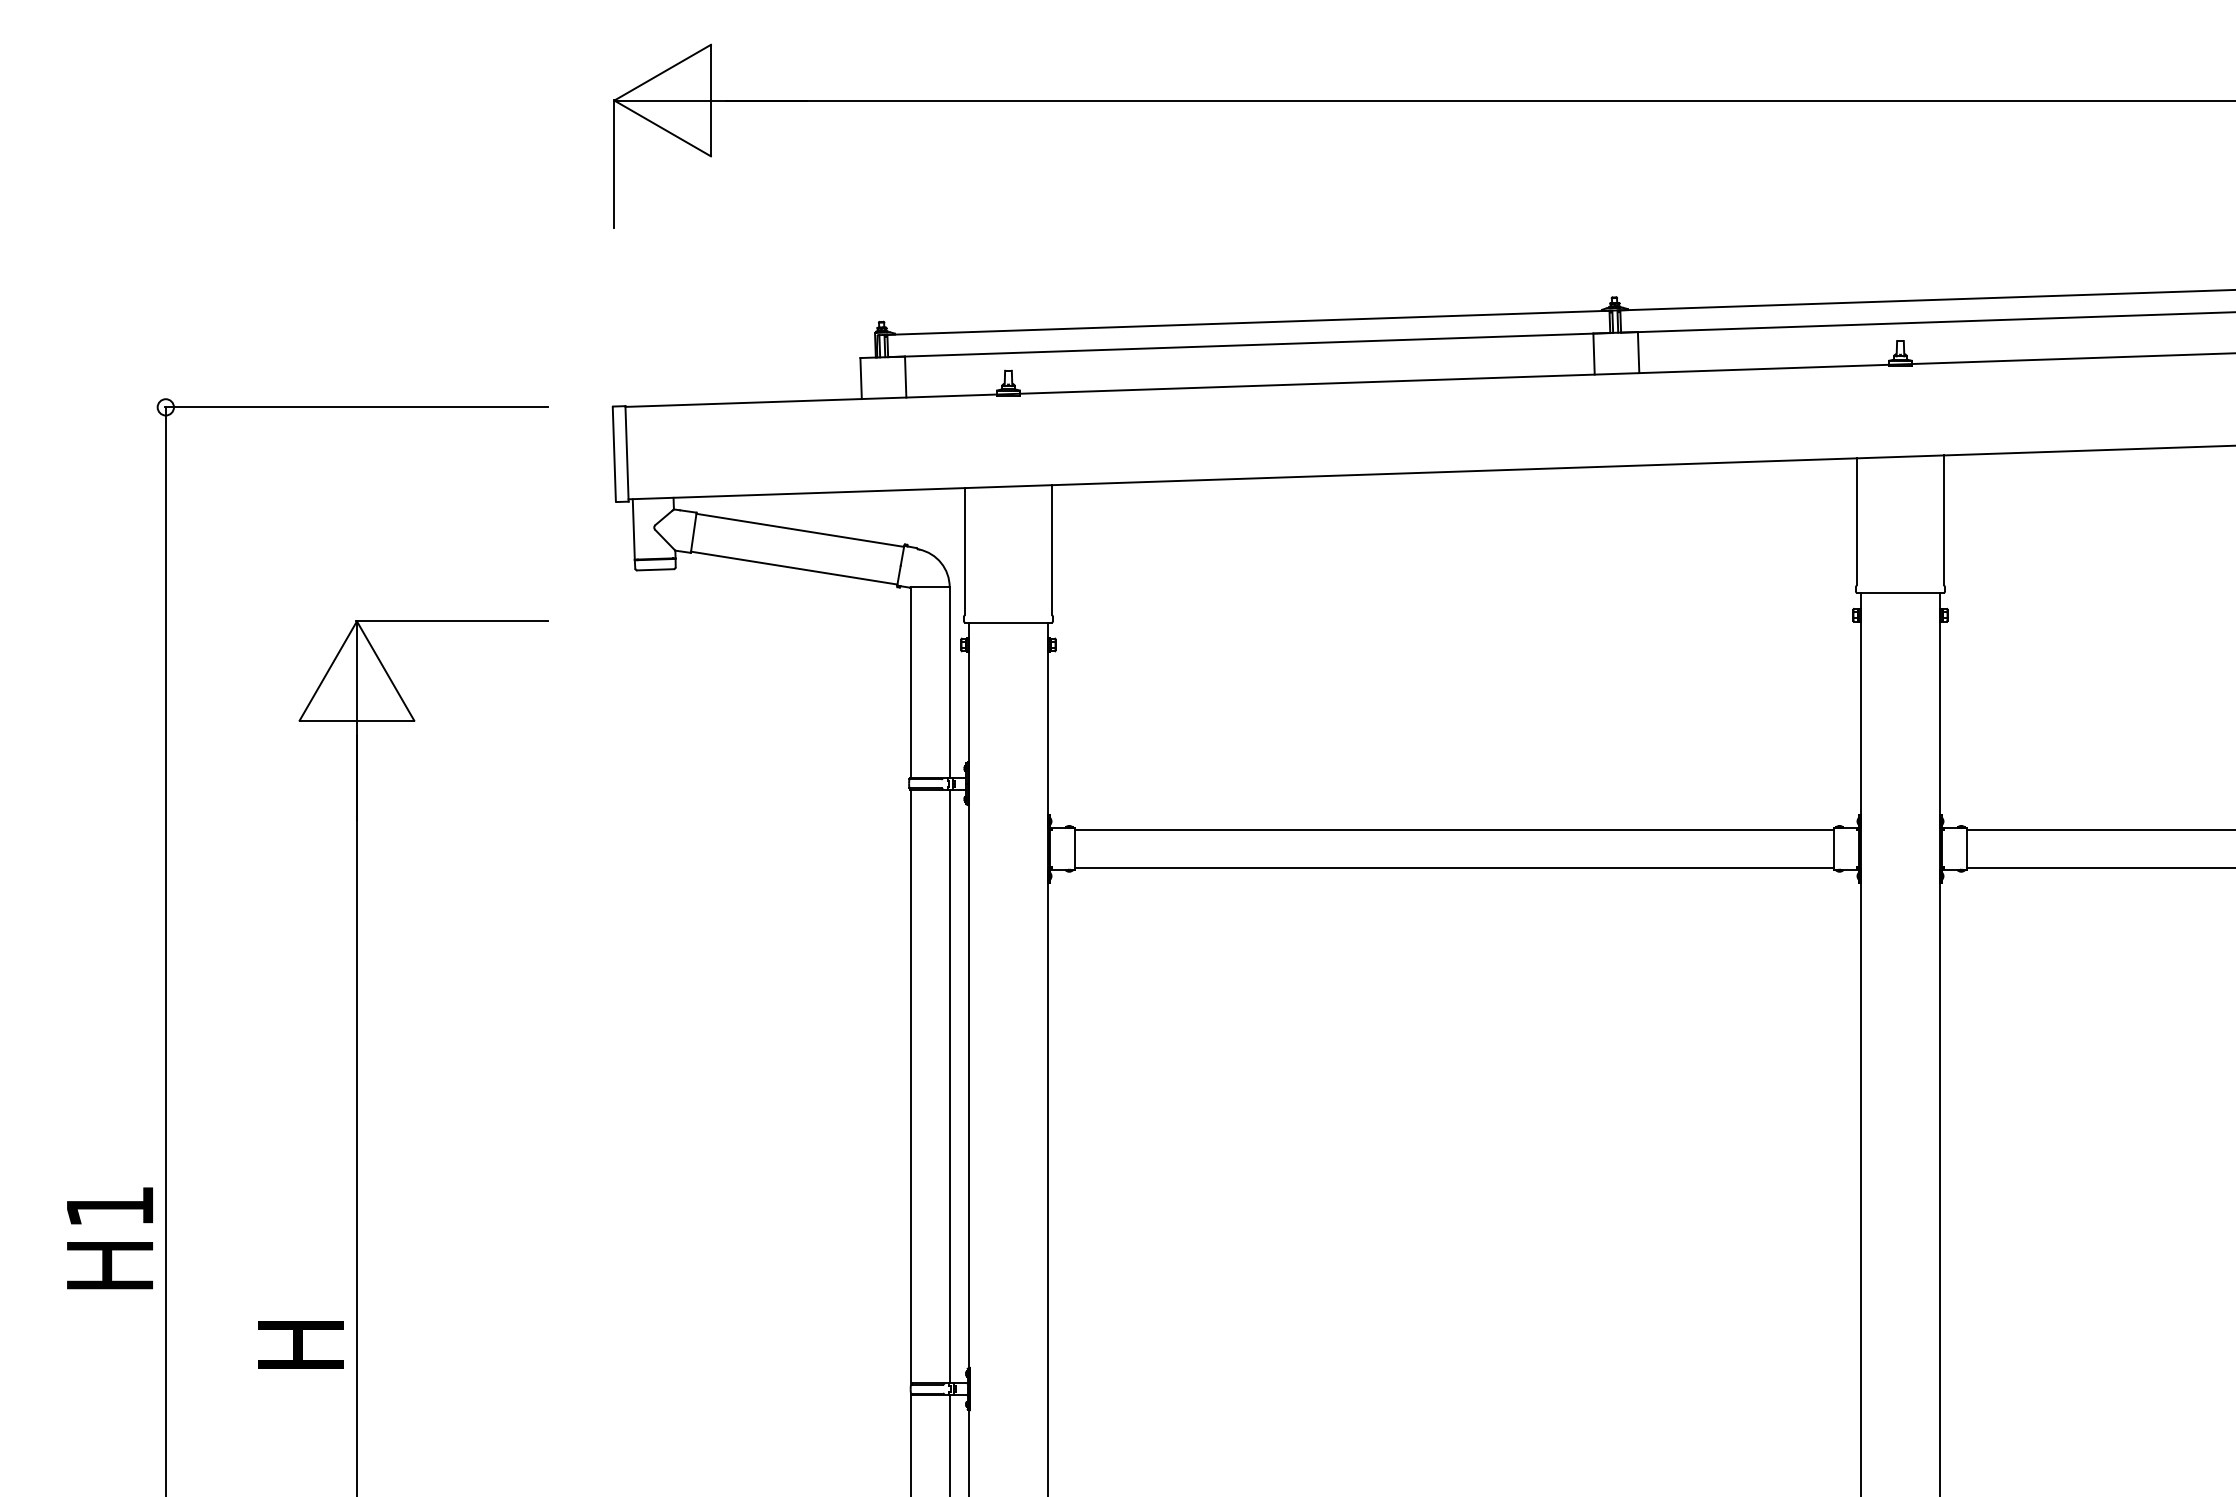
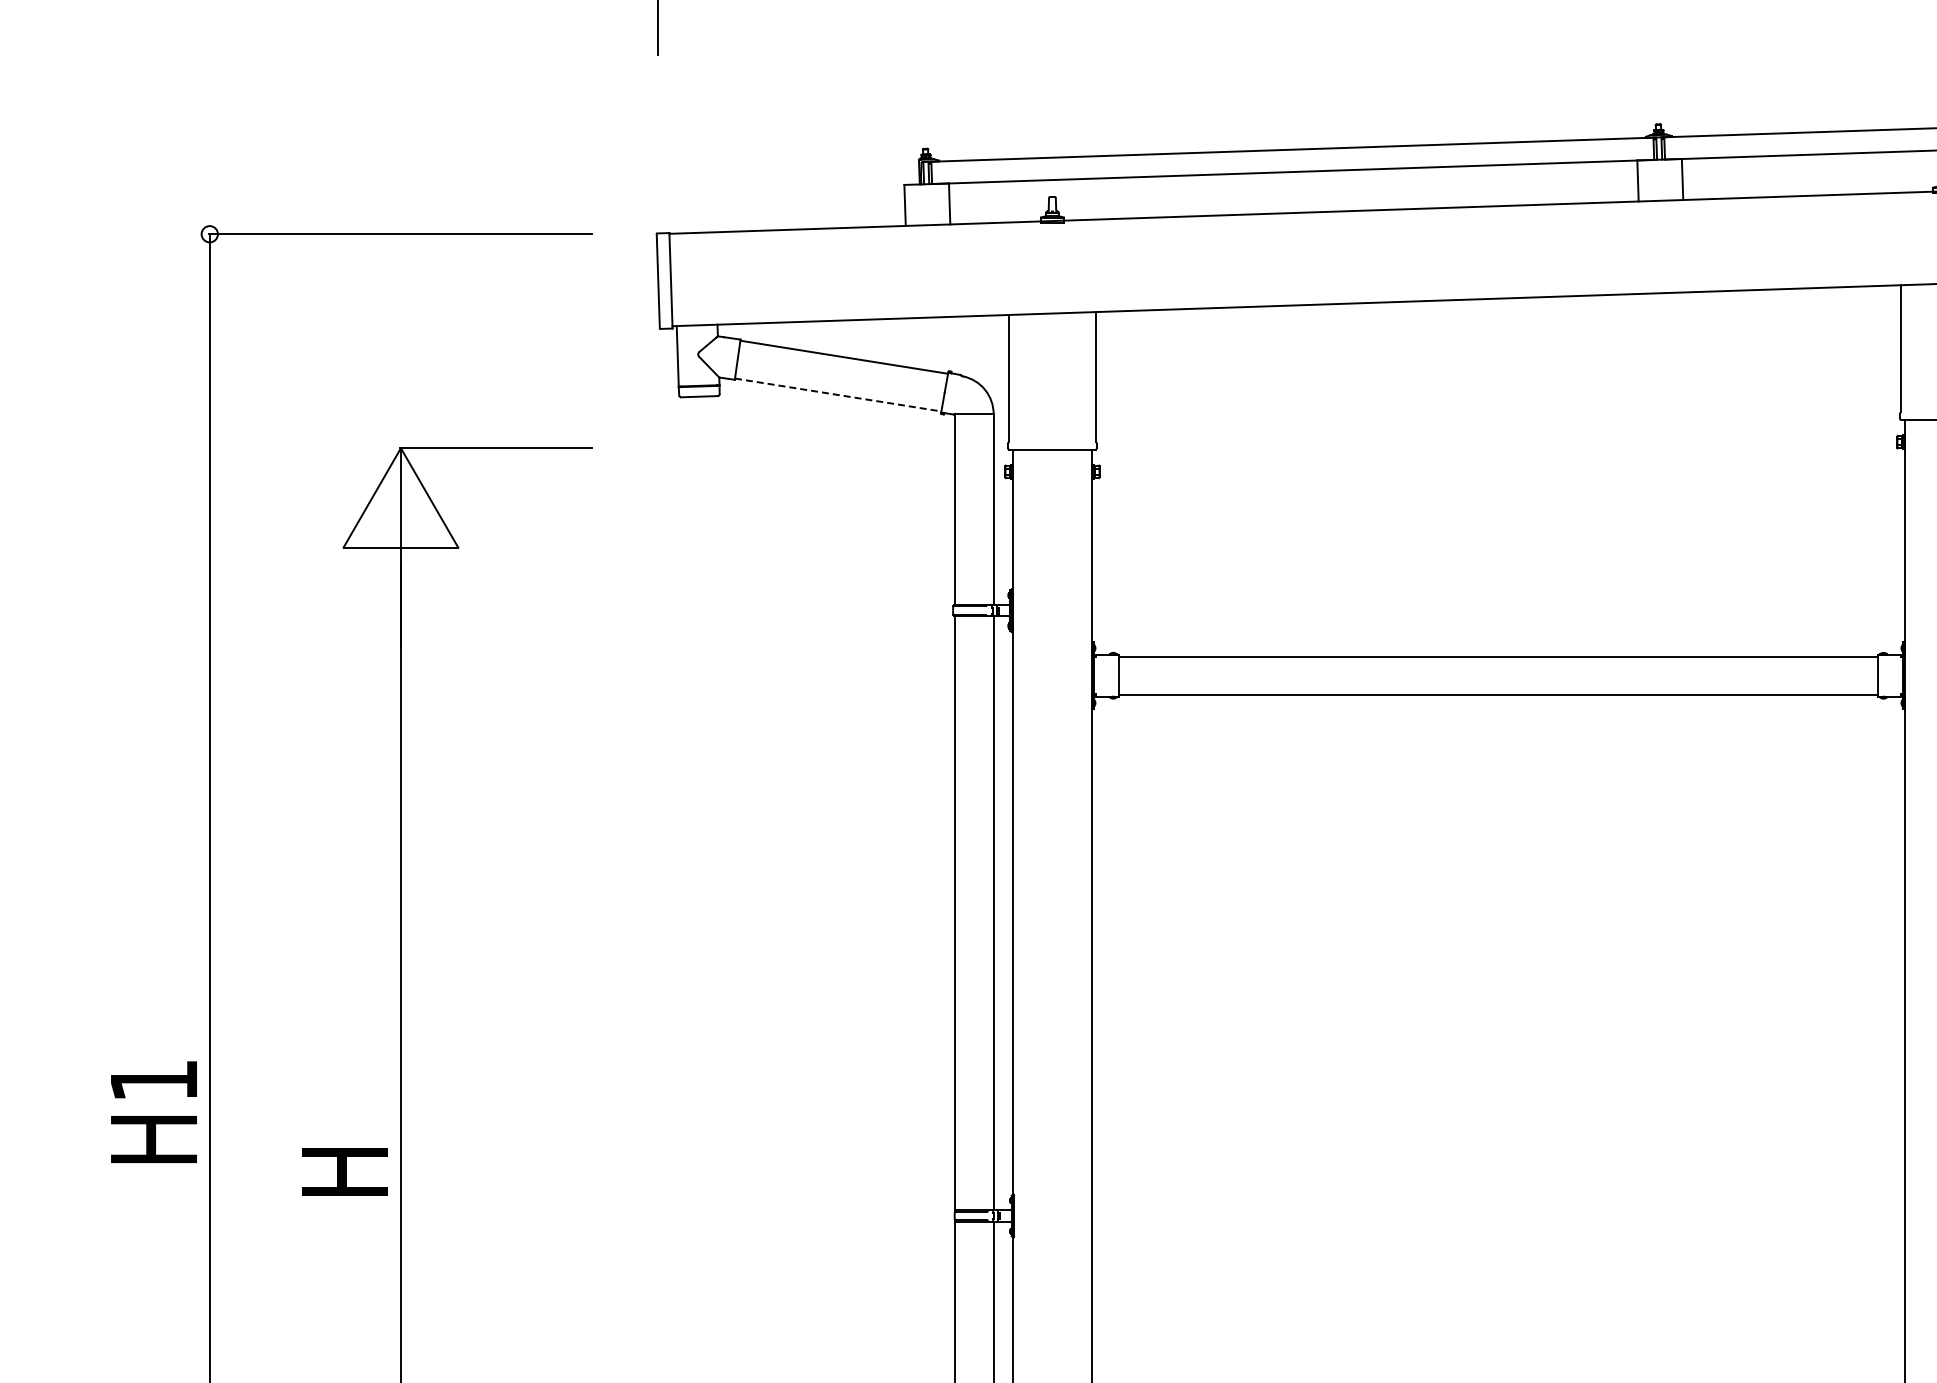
line: (794, 568) -> (838, 395), solid -> dashed
text: (109, 1238) -> (153, 1112), moved

